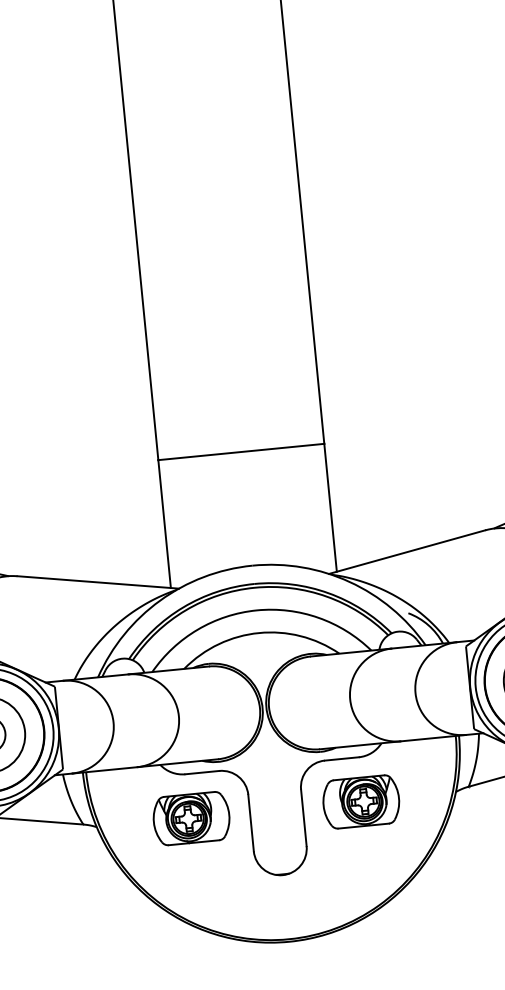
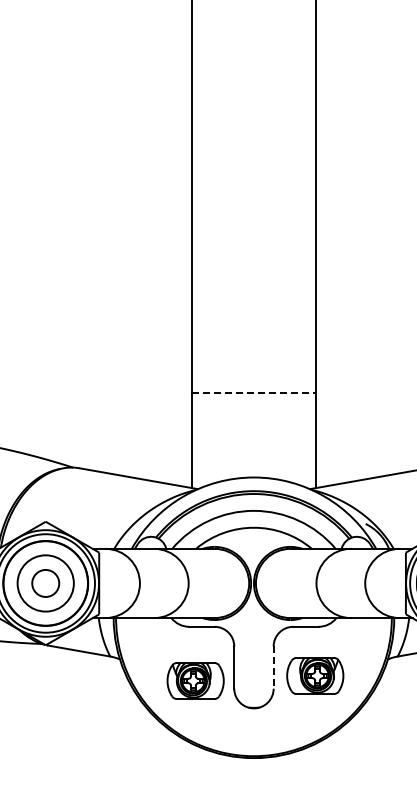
line: (240, 451) -> (253, 392), solid -> dashed
part: (361, 801) -> (315, 675), moved
part: (191, 817) -> (195, 680), moved
line: (303, 819) -> (273, 668), solid -> dashed

